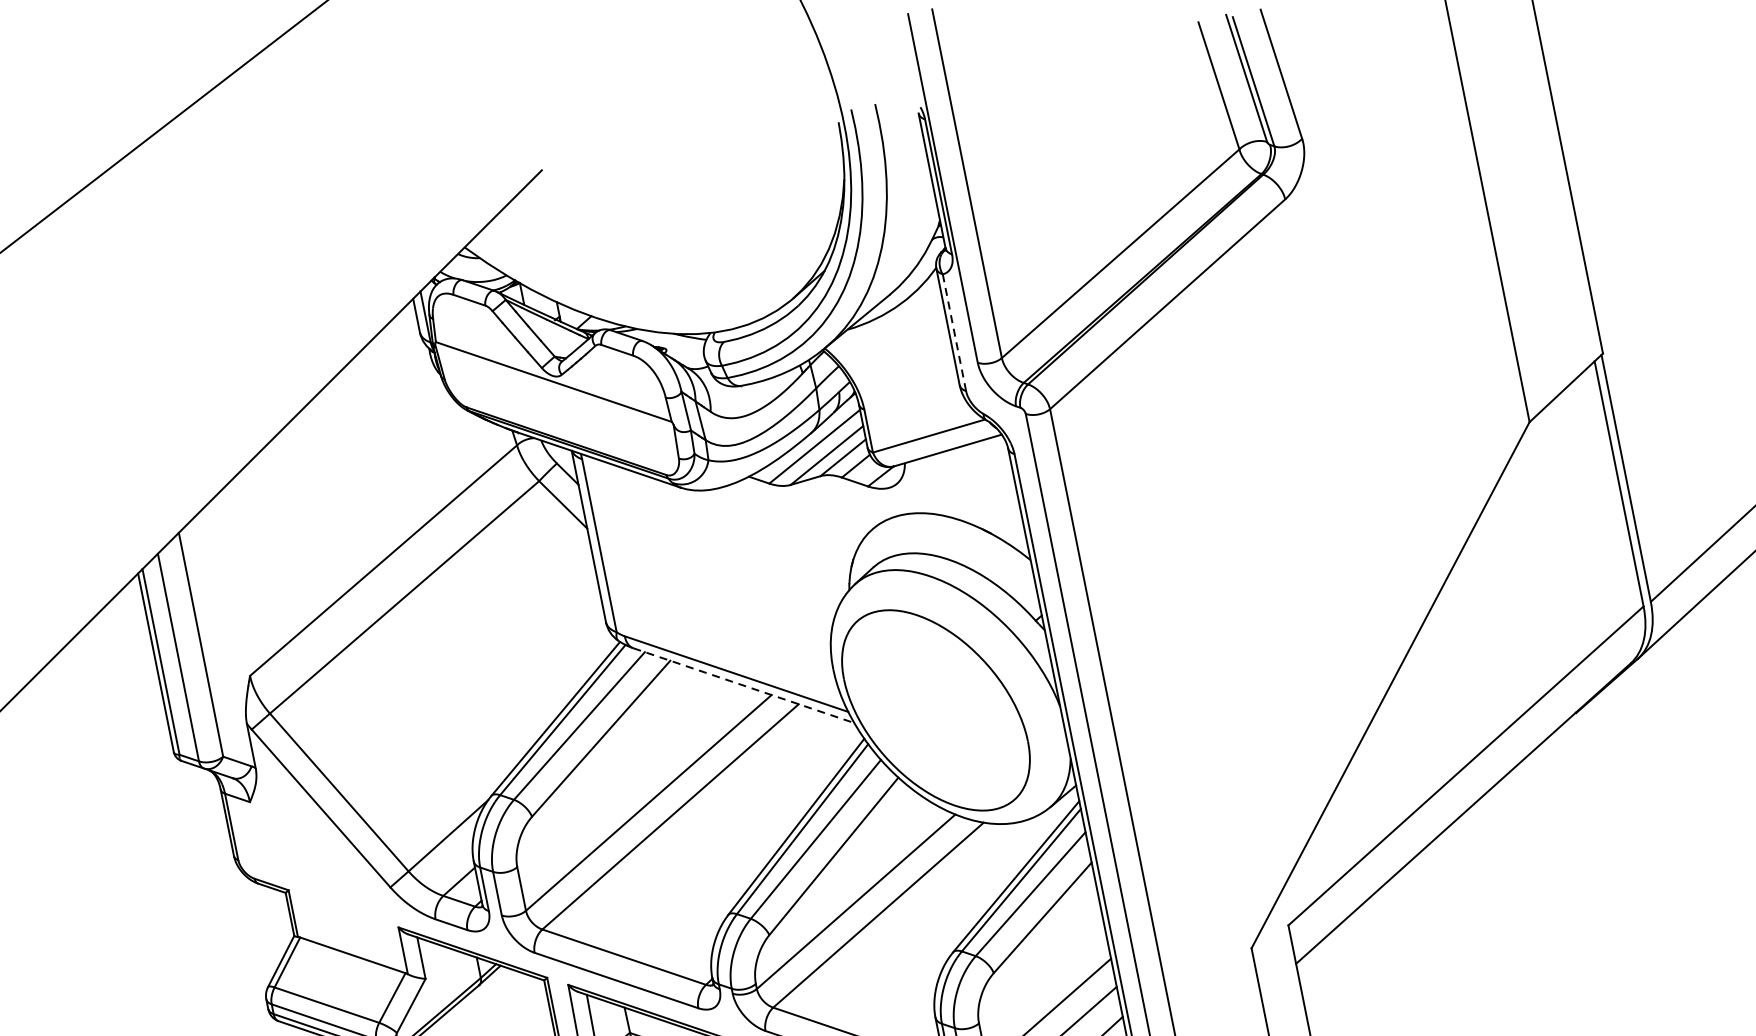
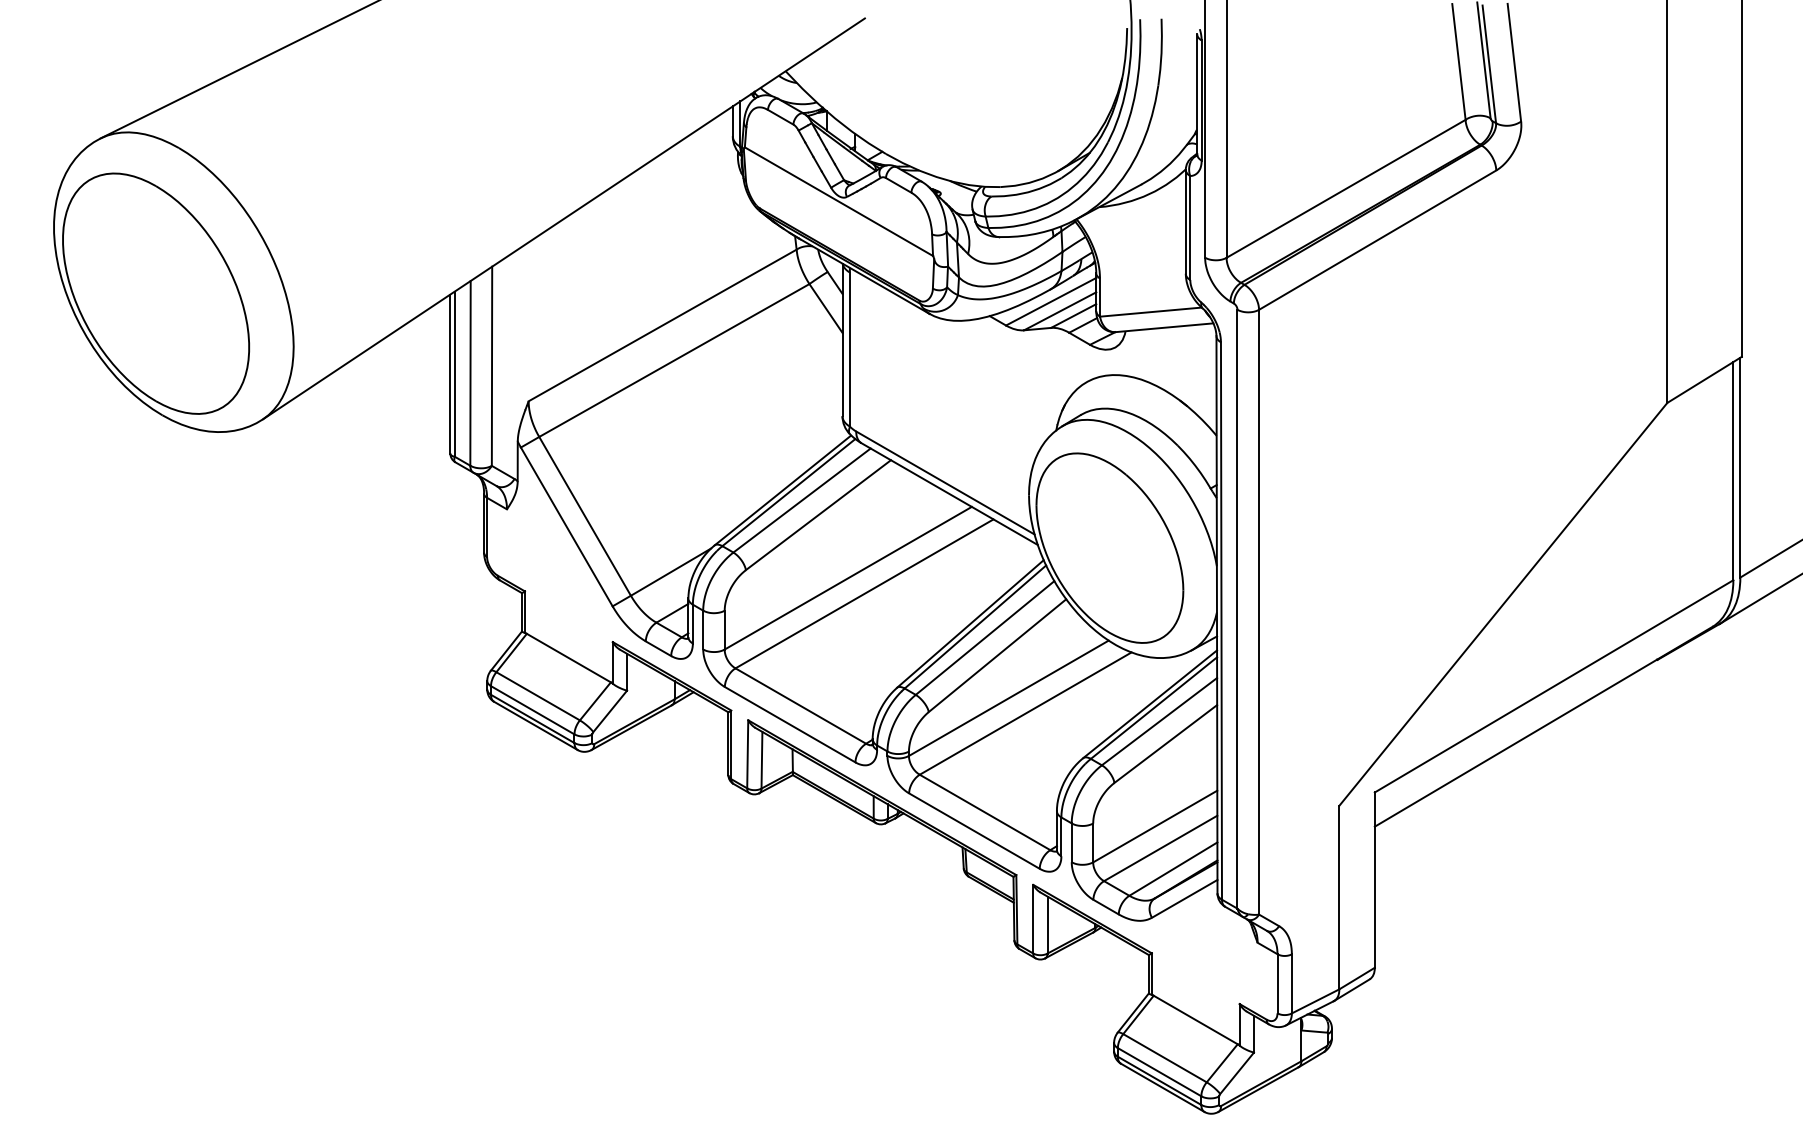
line: (954, 333) -> (1190, 228), dashed -> solid
line: (743, 686) -> (949, 494), dashed -> solid

